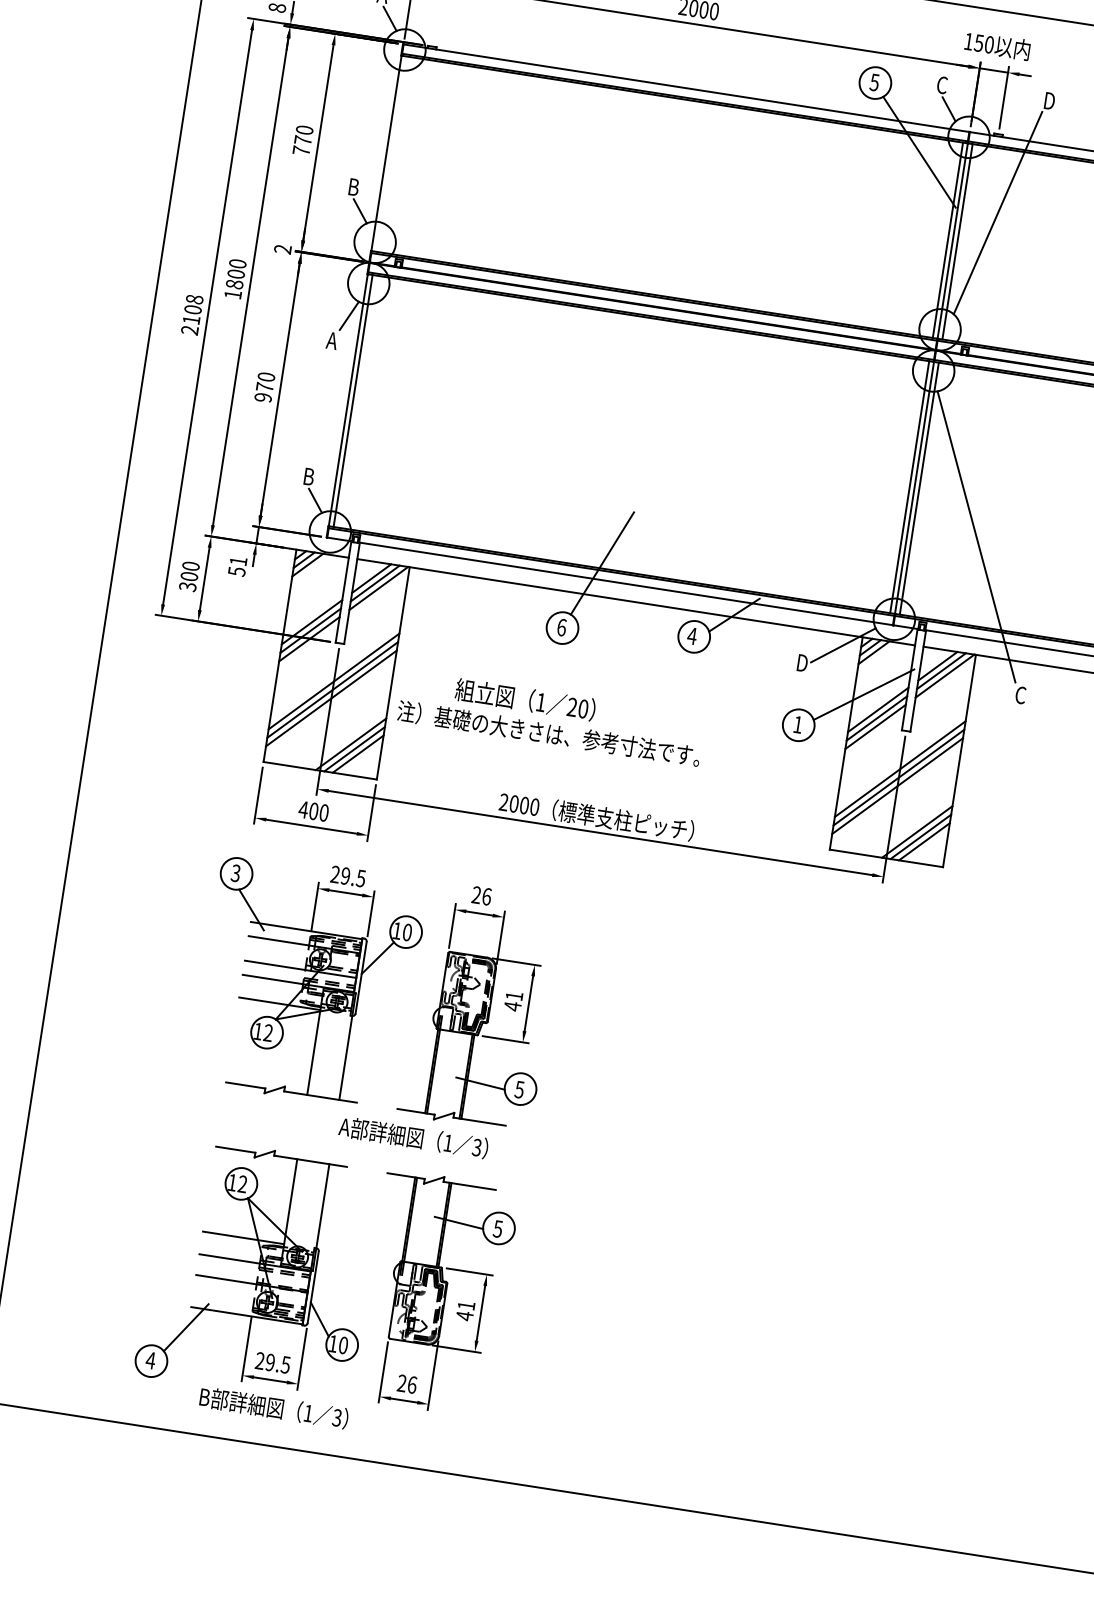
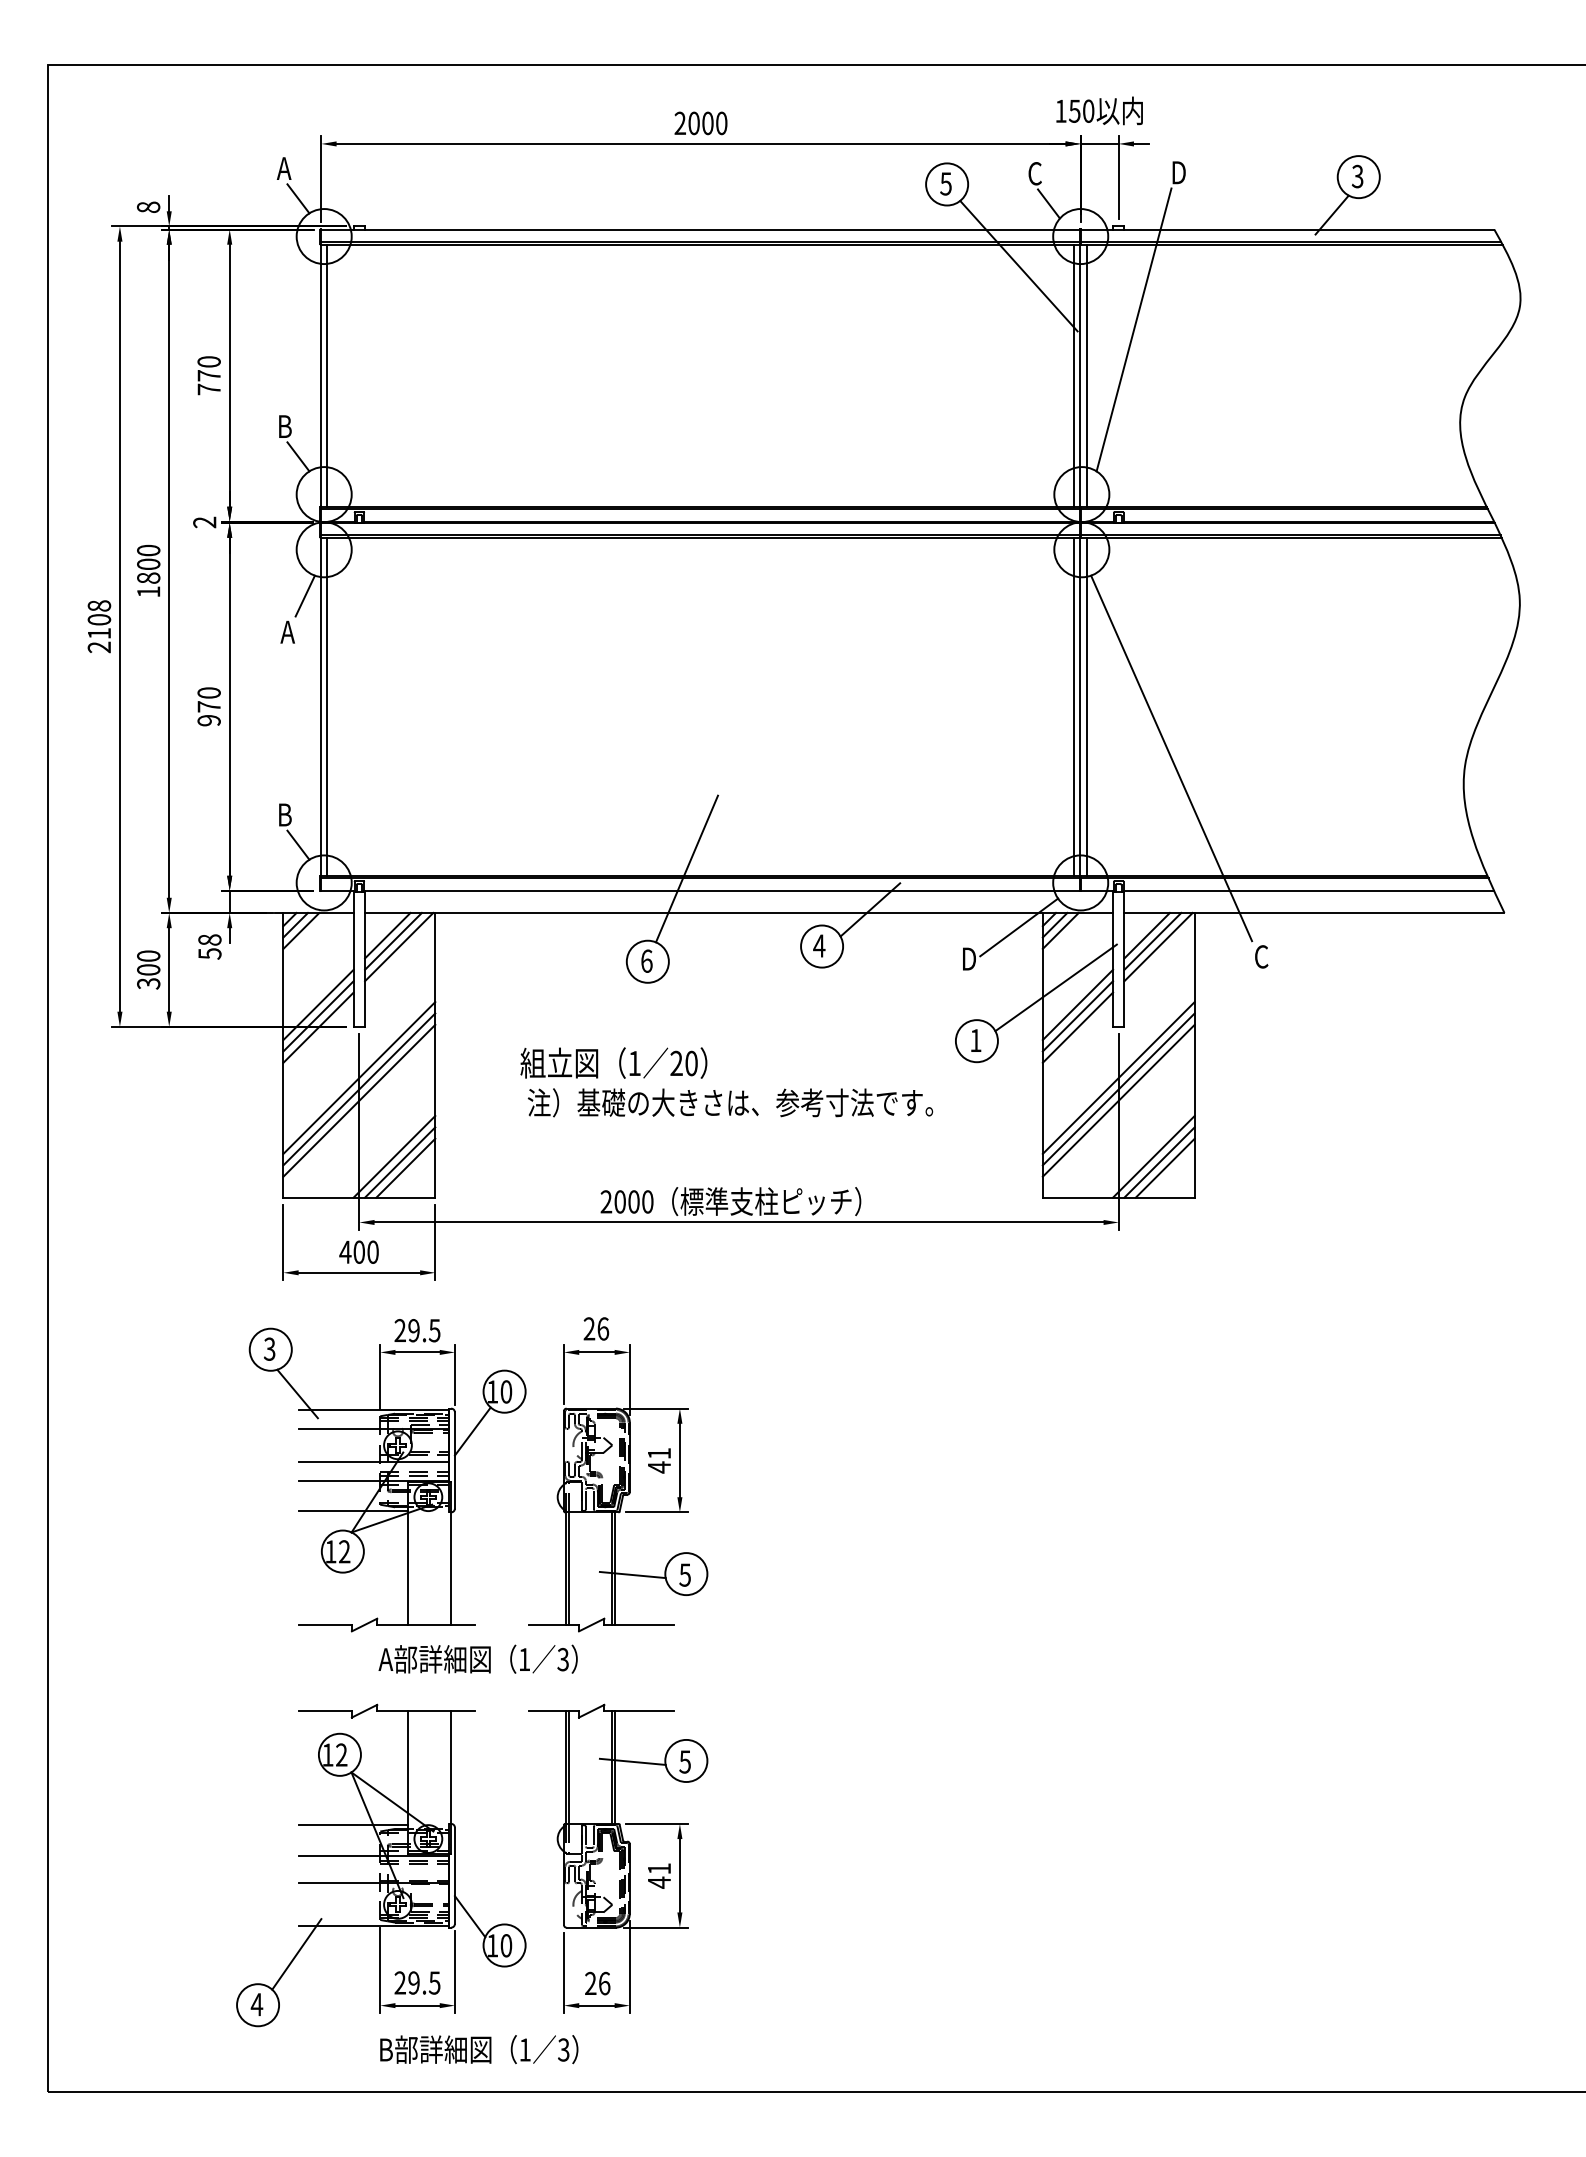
line: (391, 154) -> (327, 375), added
text: (238, 560) -> (209, 939), 51 -> 58
text: (549, 733) -> (730, 1102), moved
text: (413, 1136) -> (477, 1658), moved
text: (274, 1407) -> (479, 2049), moved

